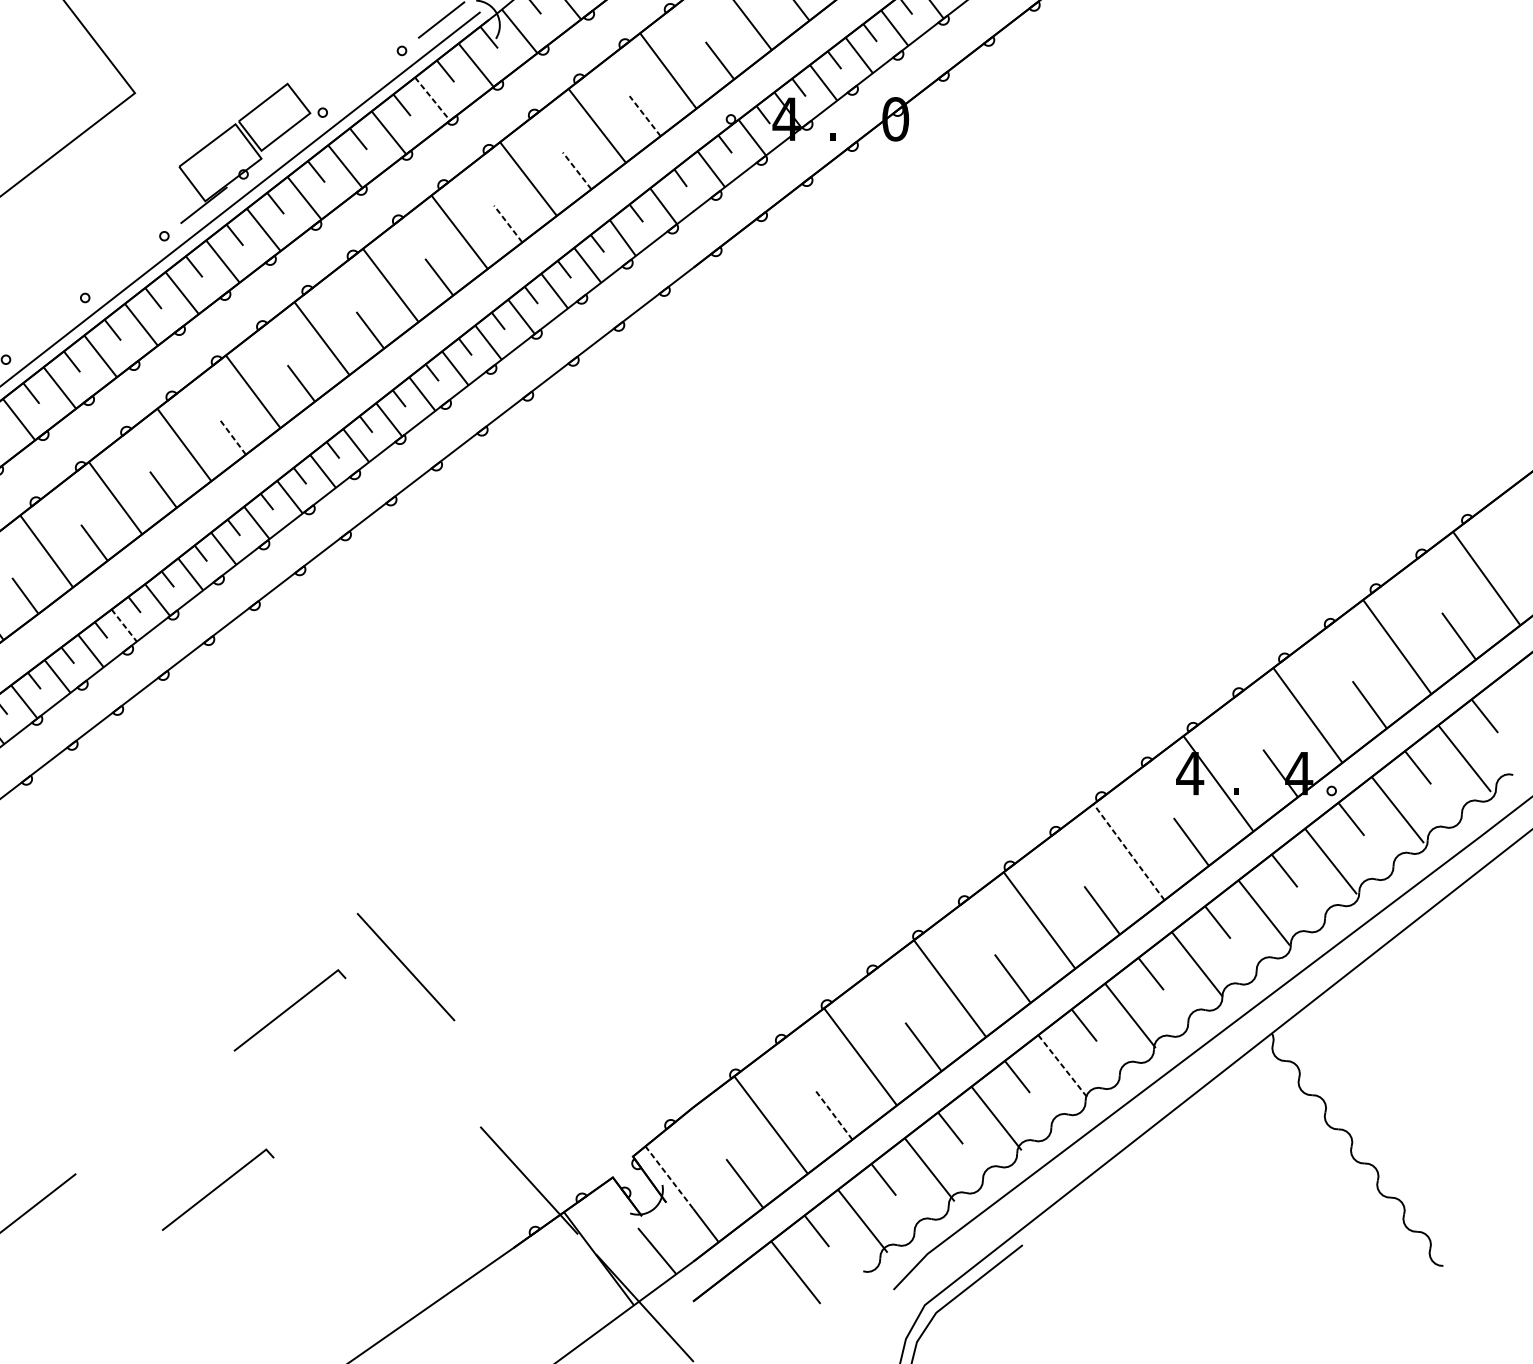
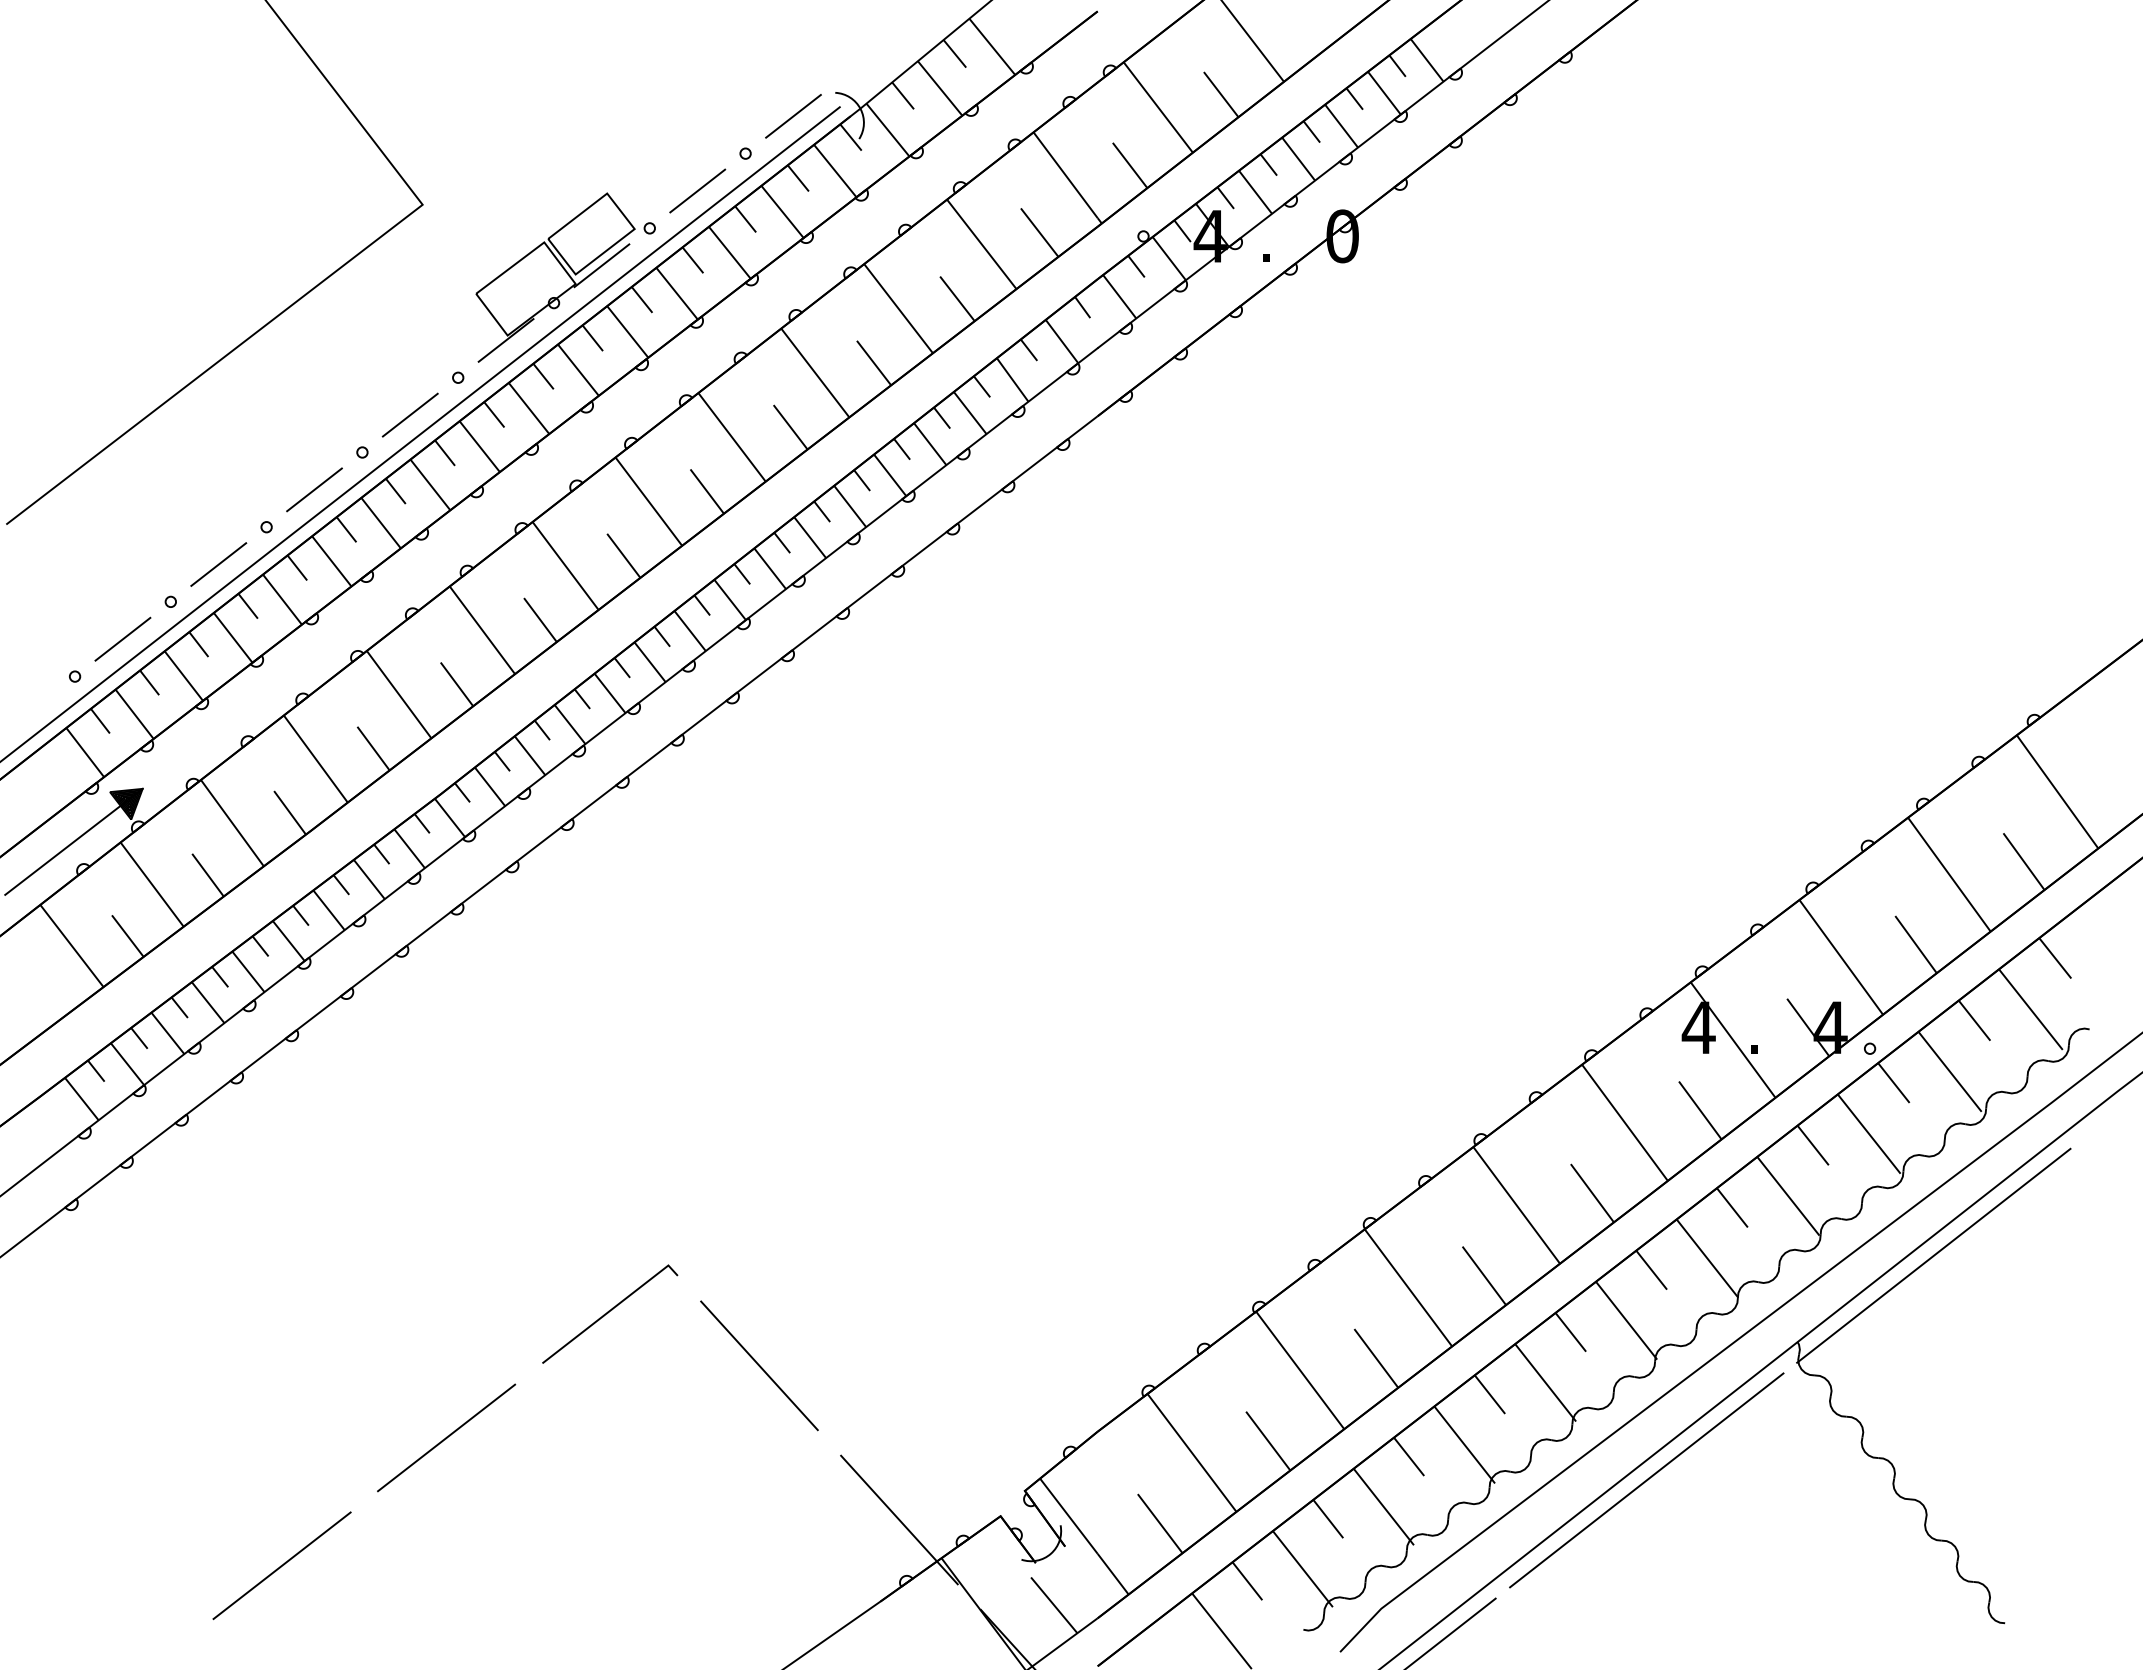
line: (362, 81) -> (697, 190), added
line: (432, 98) -> (782, 211), dashed -> solid
line: (645, 116) -> (1039, 232), dashed -> solid
line: (282, 143) -> (601, 265), added
line: (577, 170) -> (957, 298), dashed -> solid
line: (507, 223) -> (873, 362), dashed -> solid
line: (124, 266) -> (409, 414), added
line: (45, 328) -> (314, 489), added
line: (232, 436) -> (540, 619), dashed -> solid
line: (124, 625) -> (409, 848), dashed -> solid
line: (1128, 851) -> (1624, 1122), dashed -> solid
line: (1384, 961) -> (1933, 1255), added
line: (406, 966) -> (759, 1365), moved
line: (1063, 1067) -> (1545, 1383), dashed -> solid
line: (154, 1112) -> (446, 1437), added
line: (834, 1115) -> (1268, 1441), dashed -> solid
line: (1146, 1147) -> (1646, 1480), added
line: (668, 1176) -> (1068, 1515), dashed -> solid
line: (217, 1188) -> (522, 1529), removed

